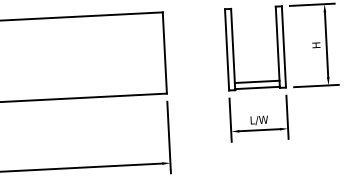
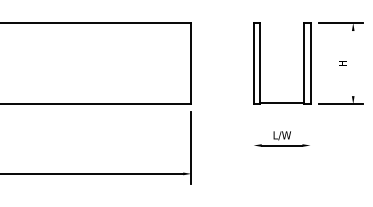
line: (326, 44) -> (353, 63), removed
line: (256, 82) -> (281, 97), removed
line: (287, 116) -> (310, 133), removed
line: (230, 119) -> (253, 133), removed

